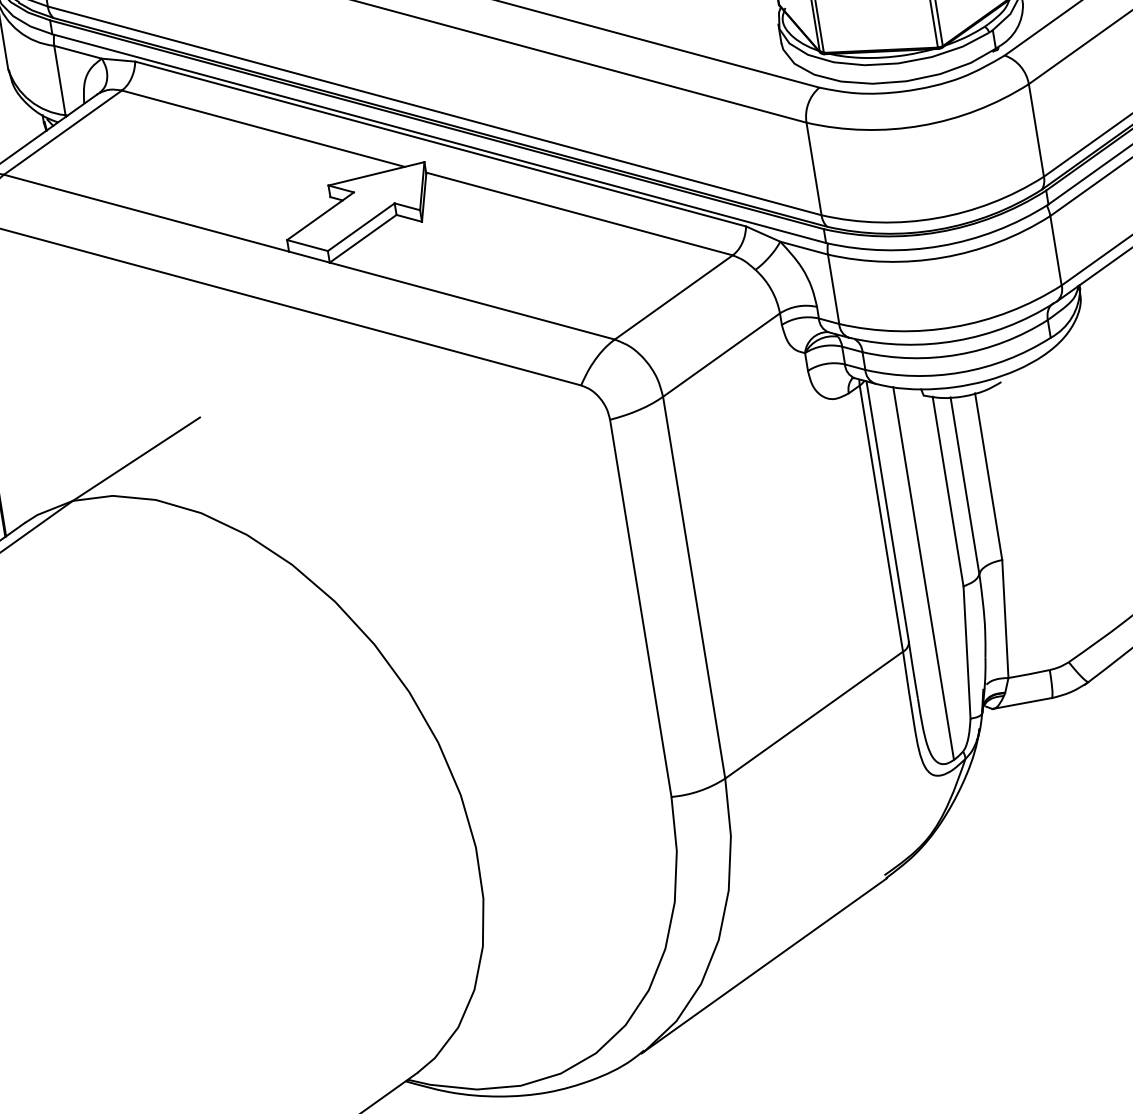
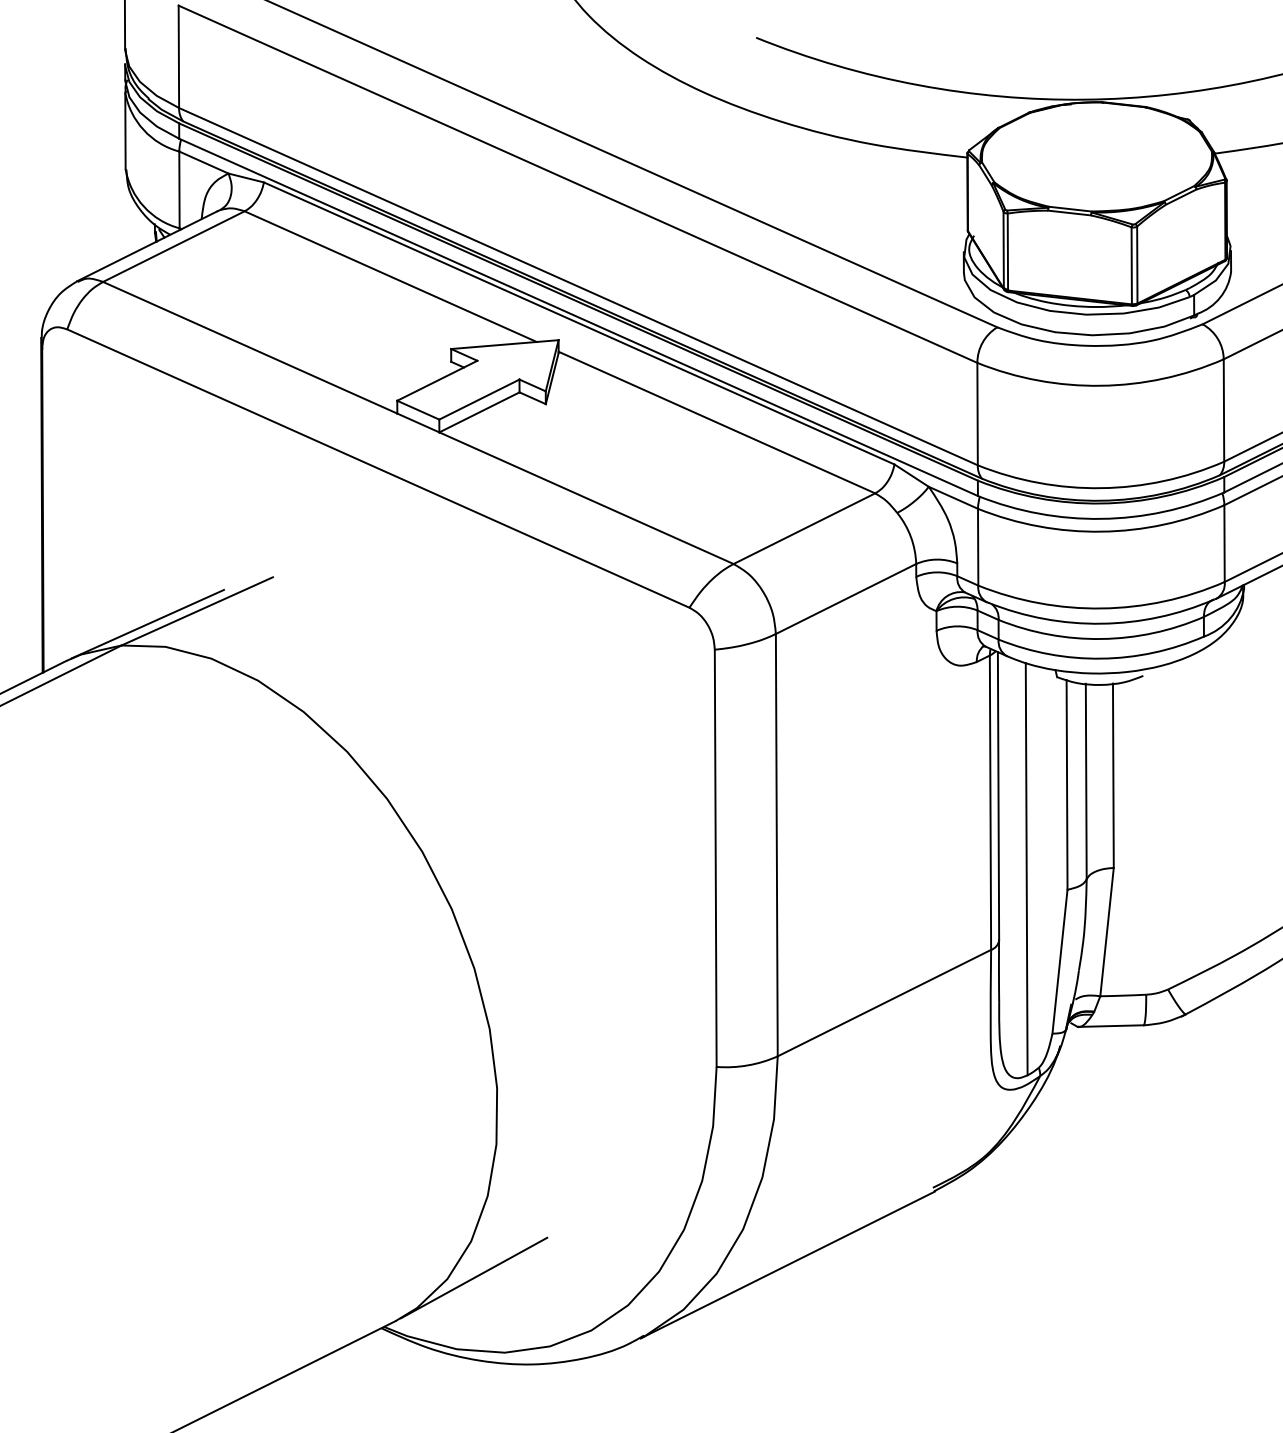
line: (93, 477) -> (147, 623), added
line: (481, 1022) -> (473, 1277), added

